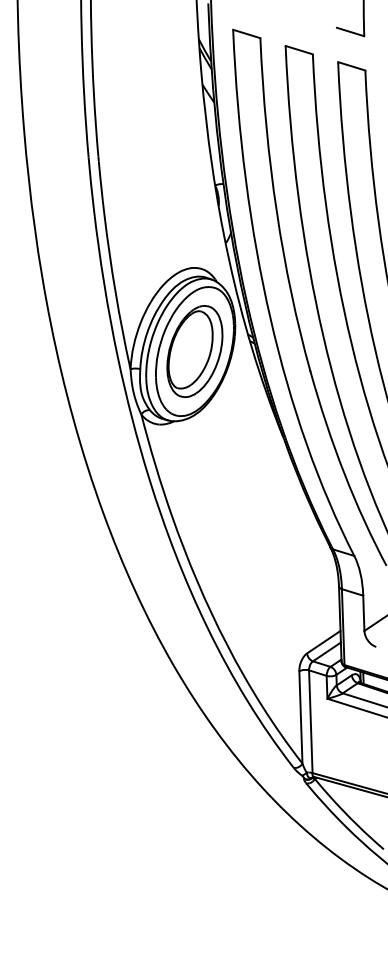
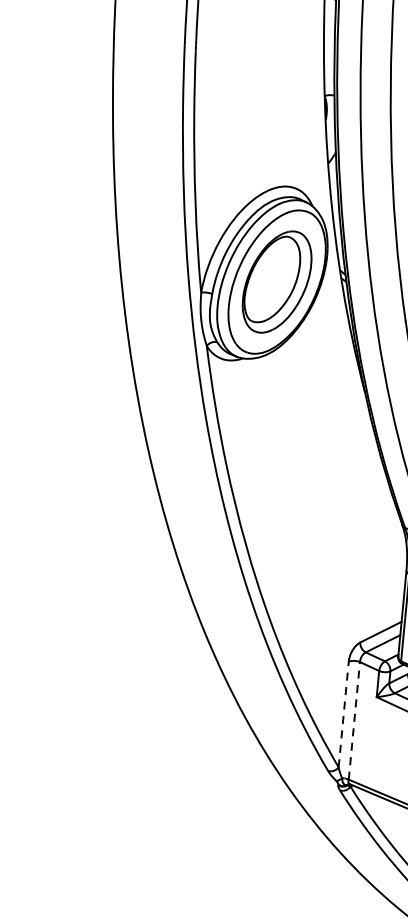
line: (300, 716) -> (343, 713), solid -> dashed
line: (310, 721) -> (354, 720), solid -> dashed

